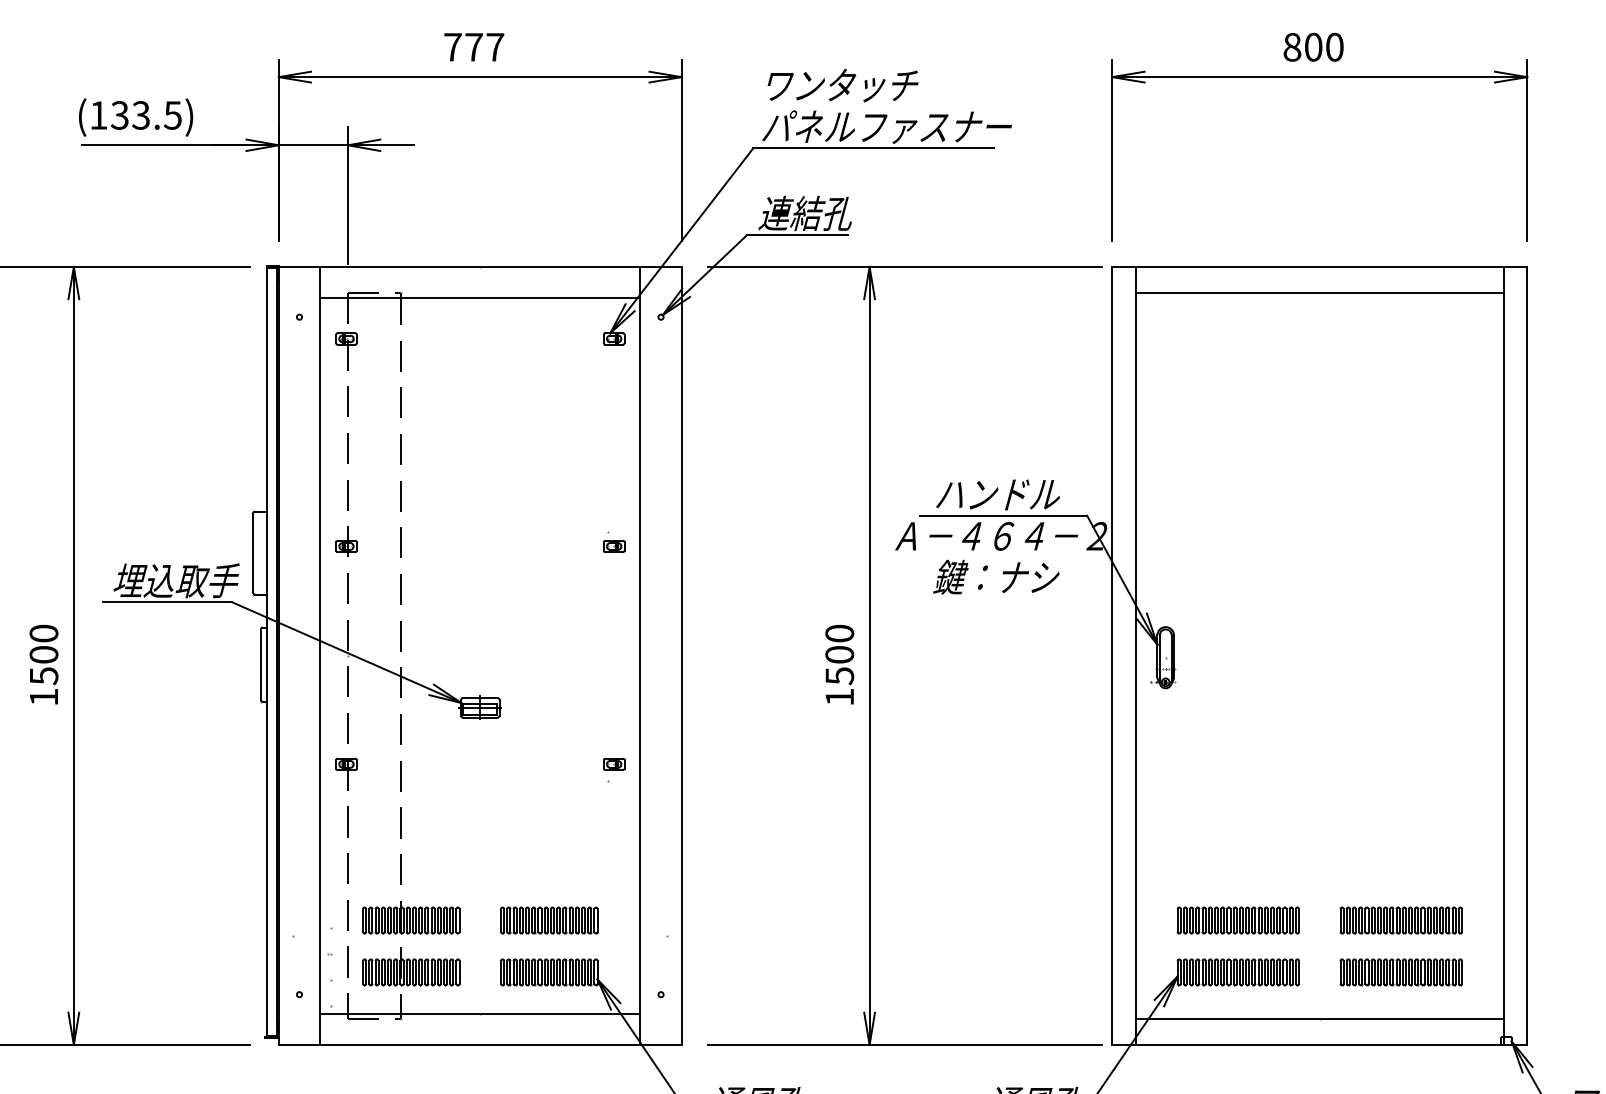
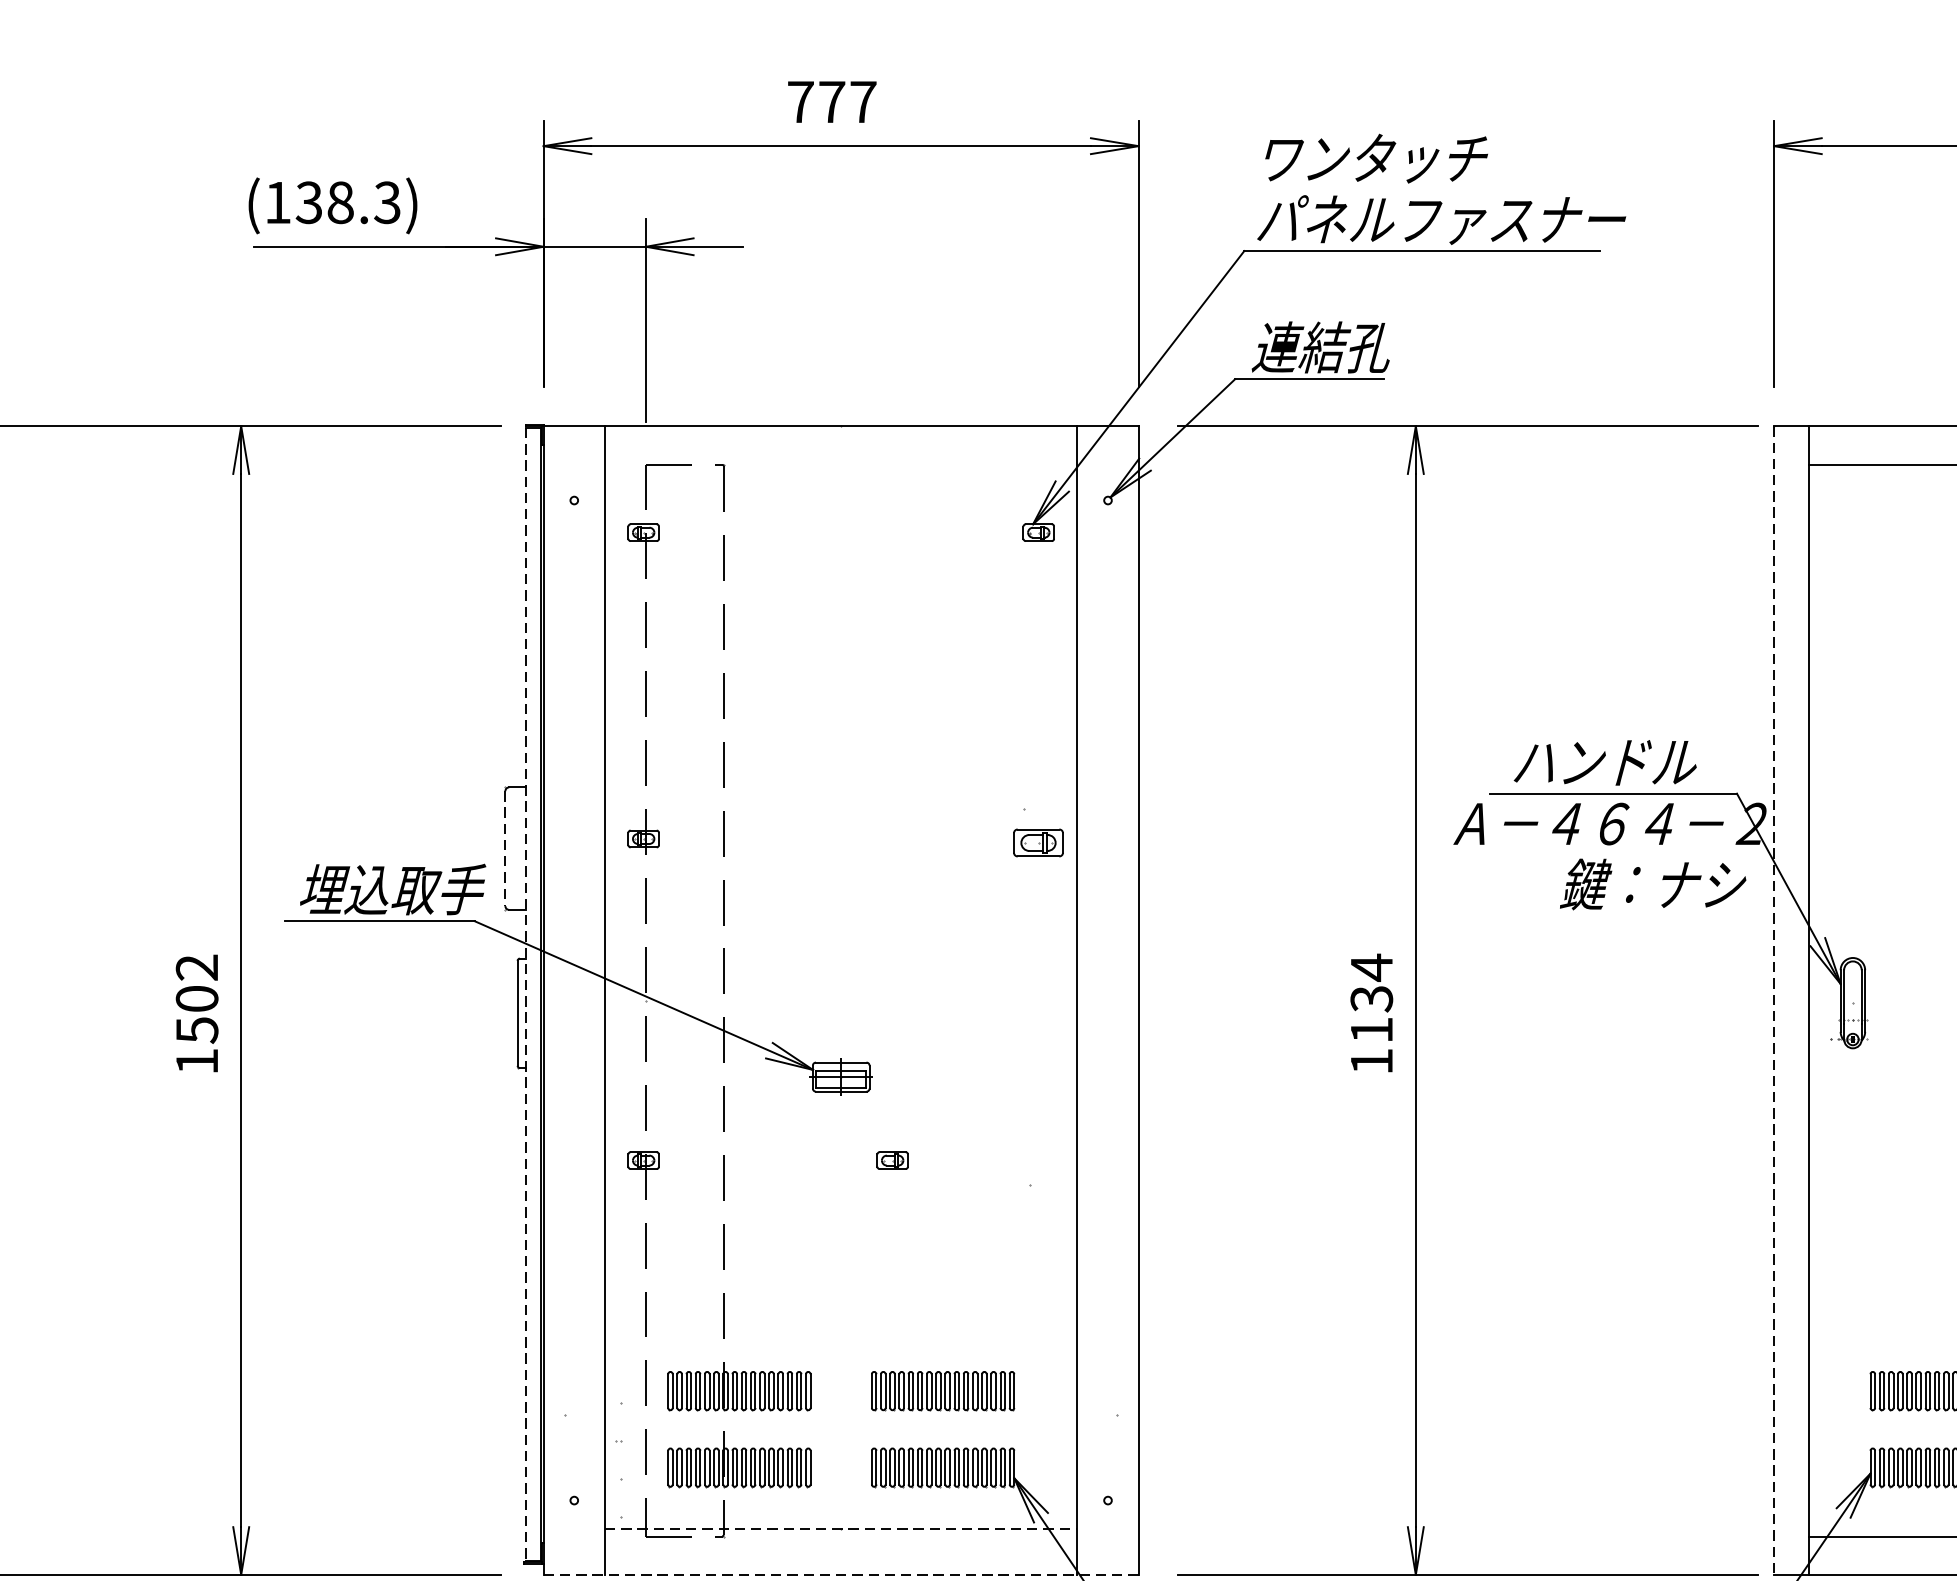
text: (156, 115) -> (363, 202), (133.5) -> (138.3)
line: (480, 298) -> (841, 472), removed
part: (614, 541) -> (1039, 831), size x1.6
line: (252, 553) -> (504, 849), solid -> dashed
text: (996, 576) -> (1653, 883), moved
text: (43, 633) -> (196, 967), 1500 -> 1502
line: (266, 651) -> (525, 993), solid -> dashed
text: (839, 654) -> (1371, 998), 1500 -> 1134
line: (1112, 656) -> (1774, 1001), solid -> dashed
part: (614, 763) -> (893, 1159), moved
line: (480, 1013) -> (841, 1528), solid -> dashed
line: (480, 1045) -> (841, 1575), solid -> dashed

